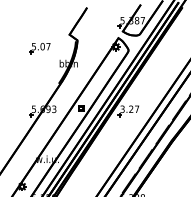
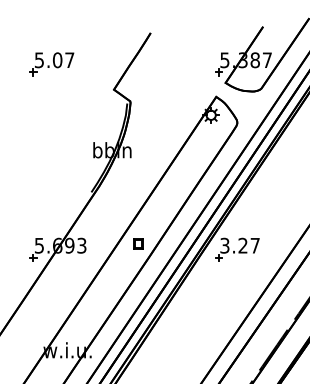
part: (39, 48) -> (50, 64), moved

